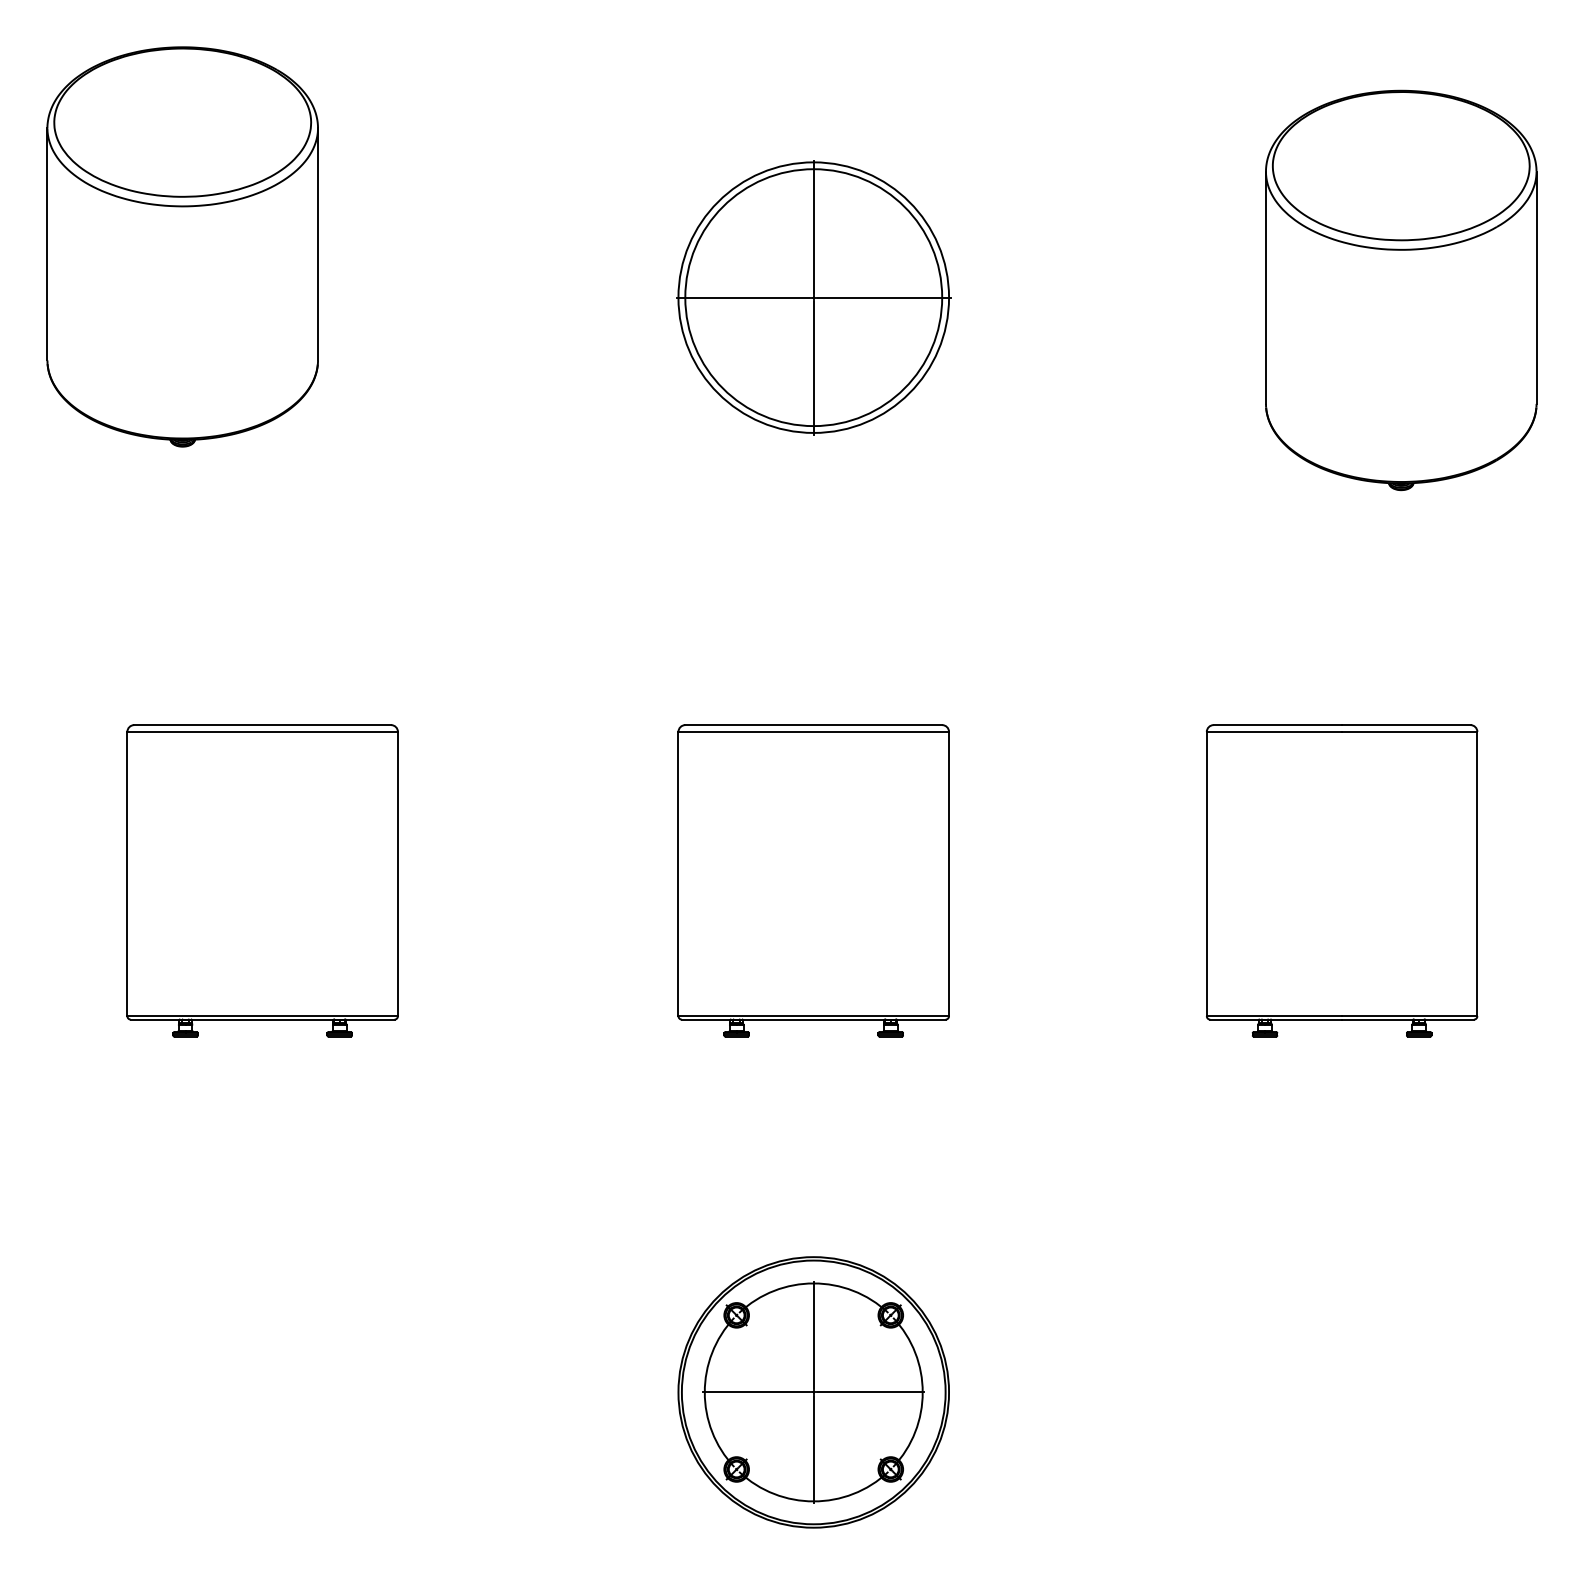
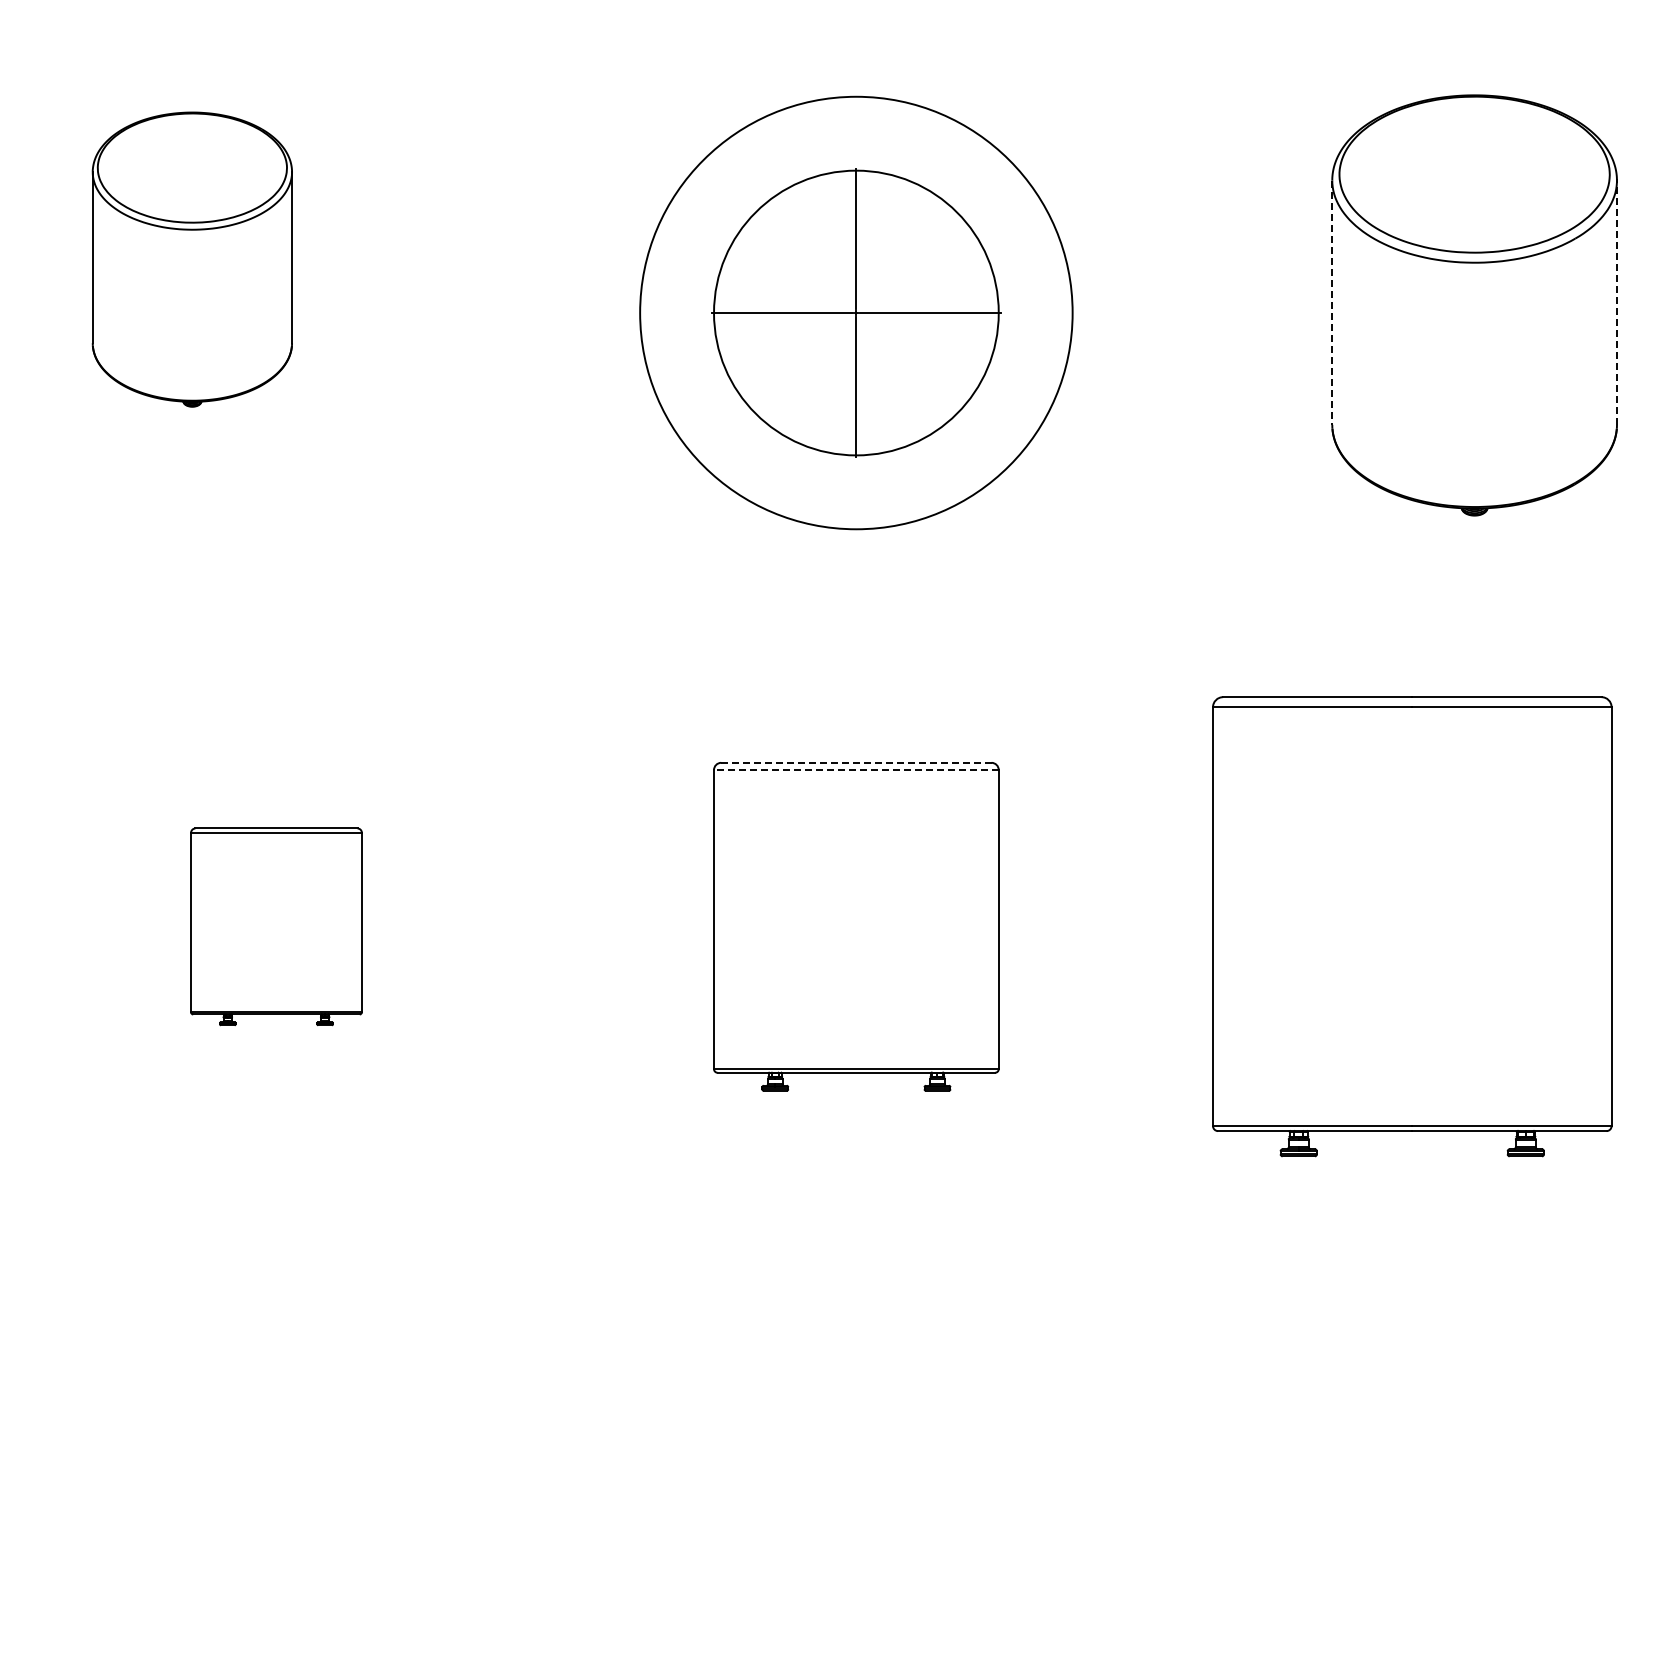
part: (182, 246) -> (192, 259), size x0.7
line: (1537, 287) -> (1617, 302), solid -> dashed
line: (1266, 288) -> (1332, 303), solid -> dashed
circle: (813, 297) -> (856, 312), size x1.6
line: (813, 724) -> (856, 762), solid -> dashed
line: (812, 732) -> (855, 770), solid -> dashed
part: (262, 880) -> (276, 926), size x0.6
part: (1342, 880) -> (1412, 926), size x1.4
part: (813, 1391) -> (856, 1464), removed

